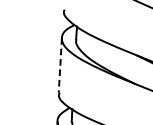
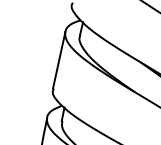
line: (60, 65) -> (59, 60), dashed -> solid

